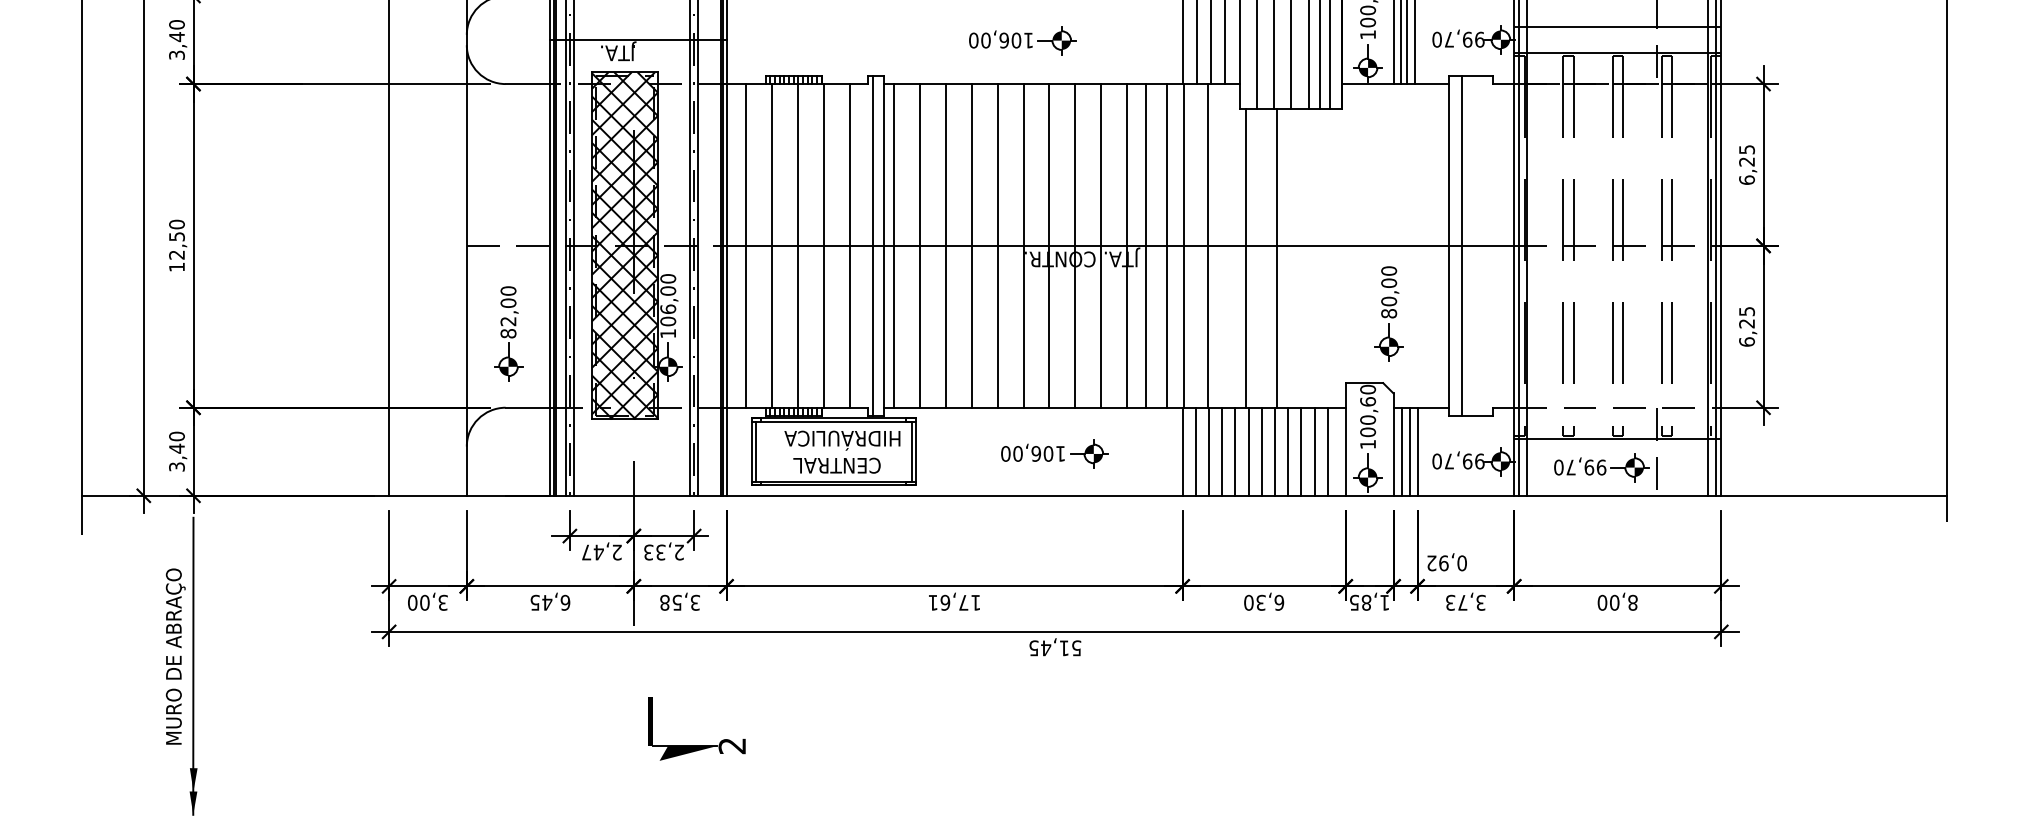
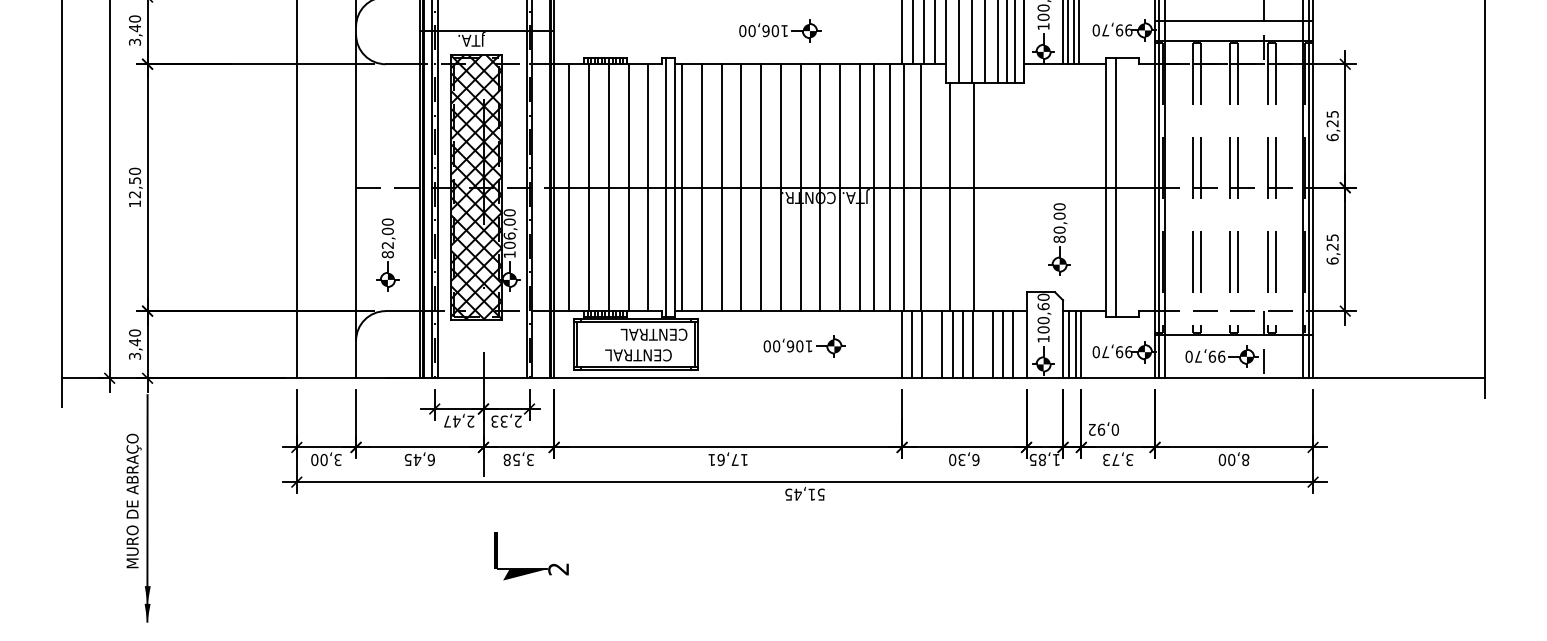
text: (842, 439) -> (642, 335), HIDRÁULICA -> CENTRAL
line: (1222, 451) -> (932, 344), removed
line: (1287, 451) -> (982, 344), removed

